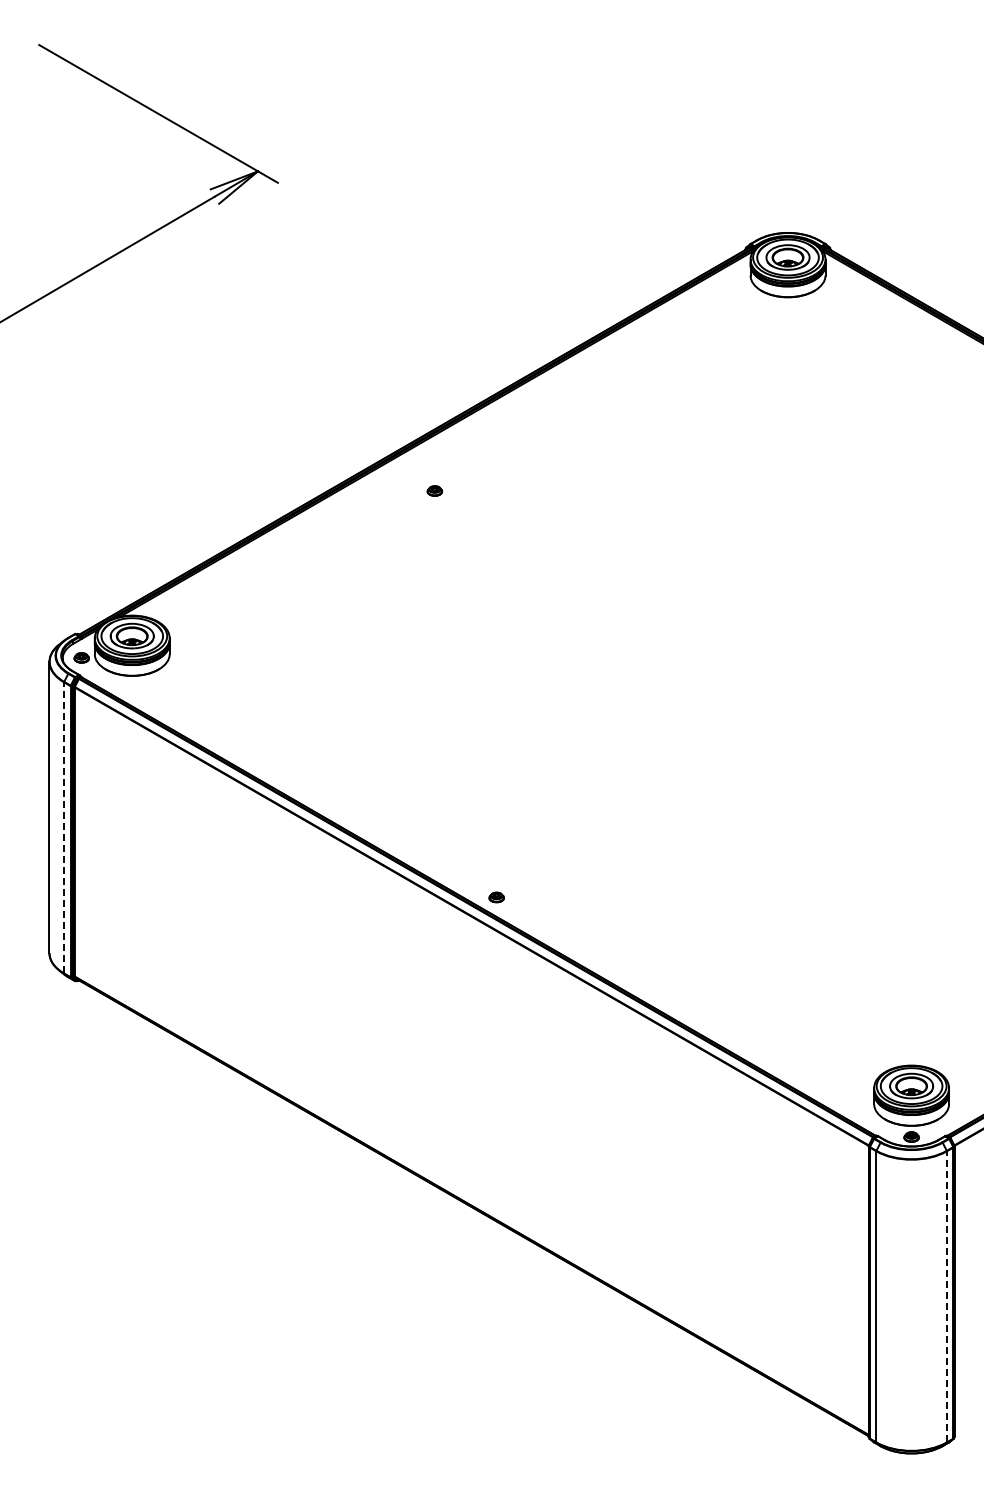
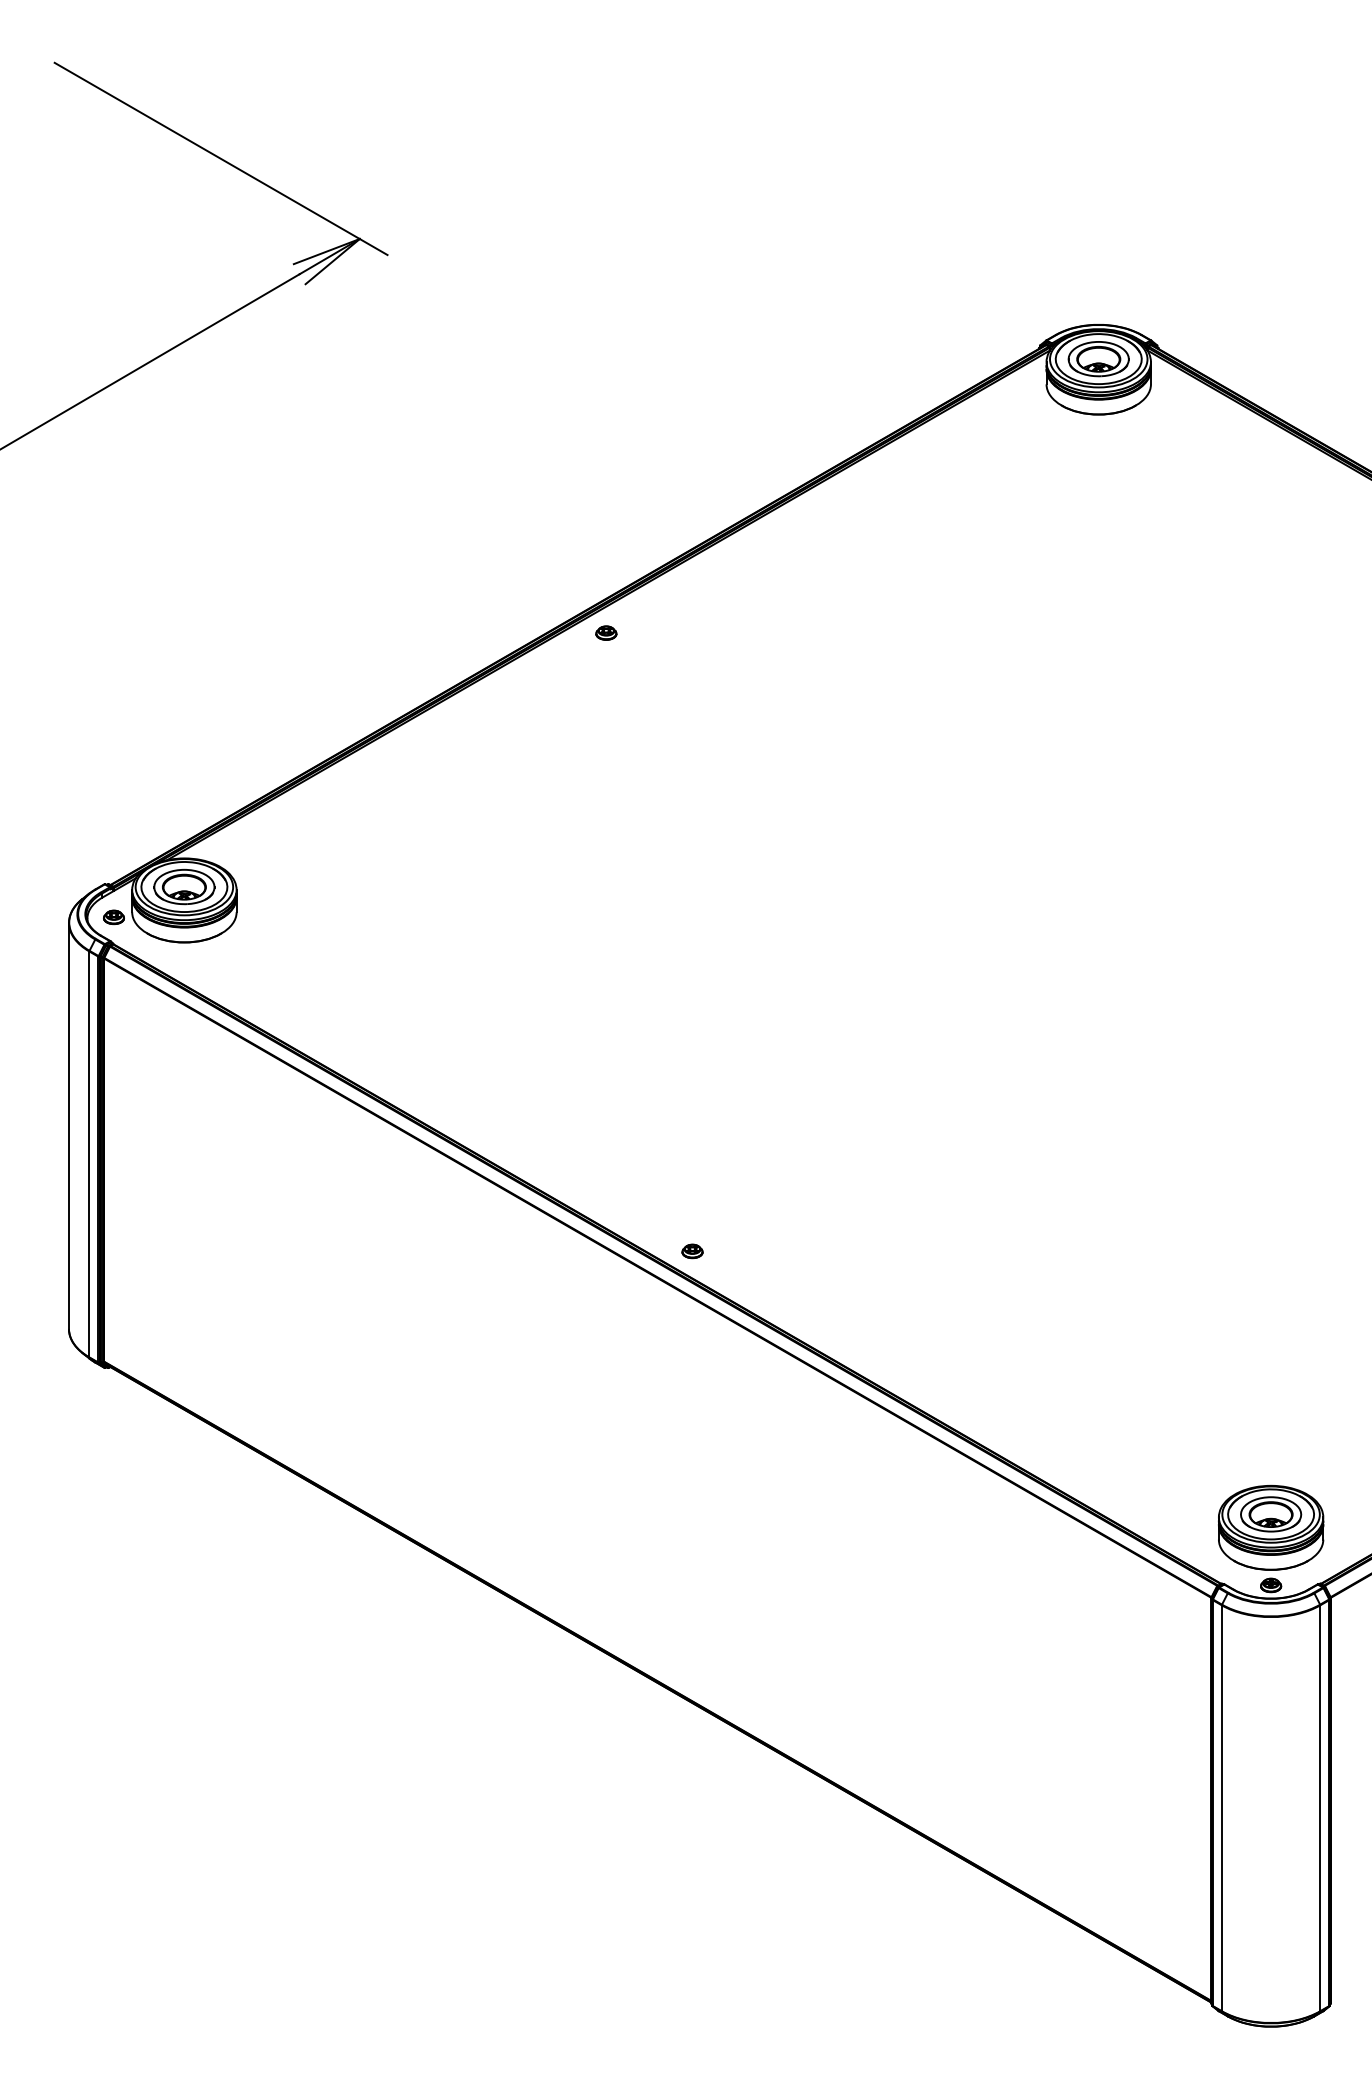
part: (434, 490) -> (605, 632), moved
line: (64, 827) -> (89, 1153), dashed -> solid
line: (946, 1296) -> (1319, 1807), dashed -> solid

